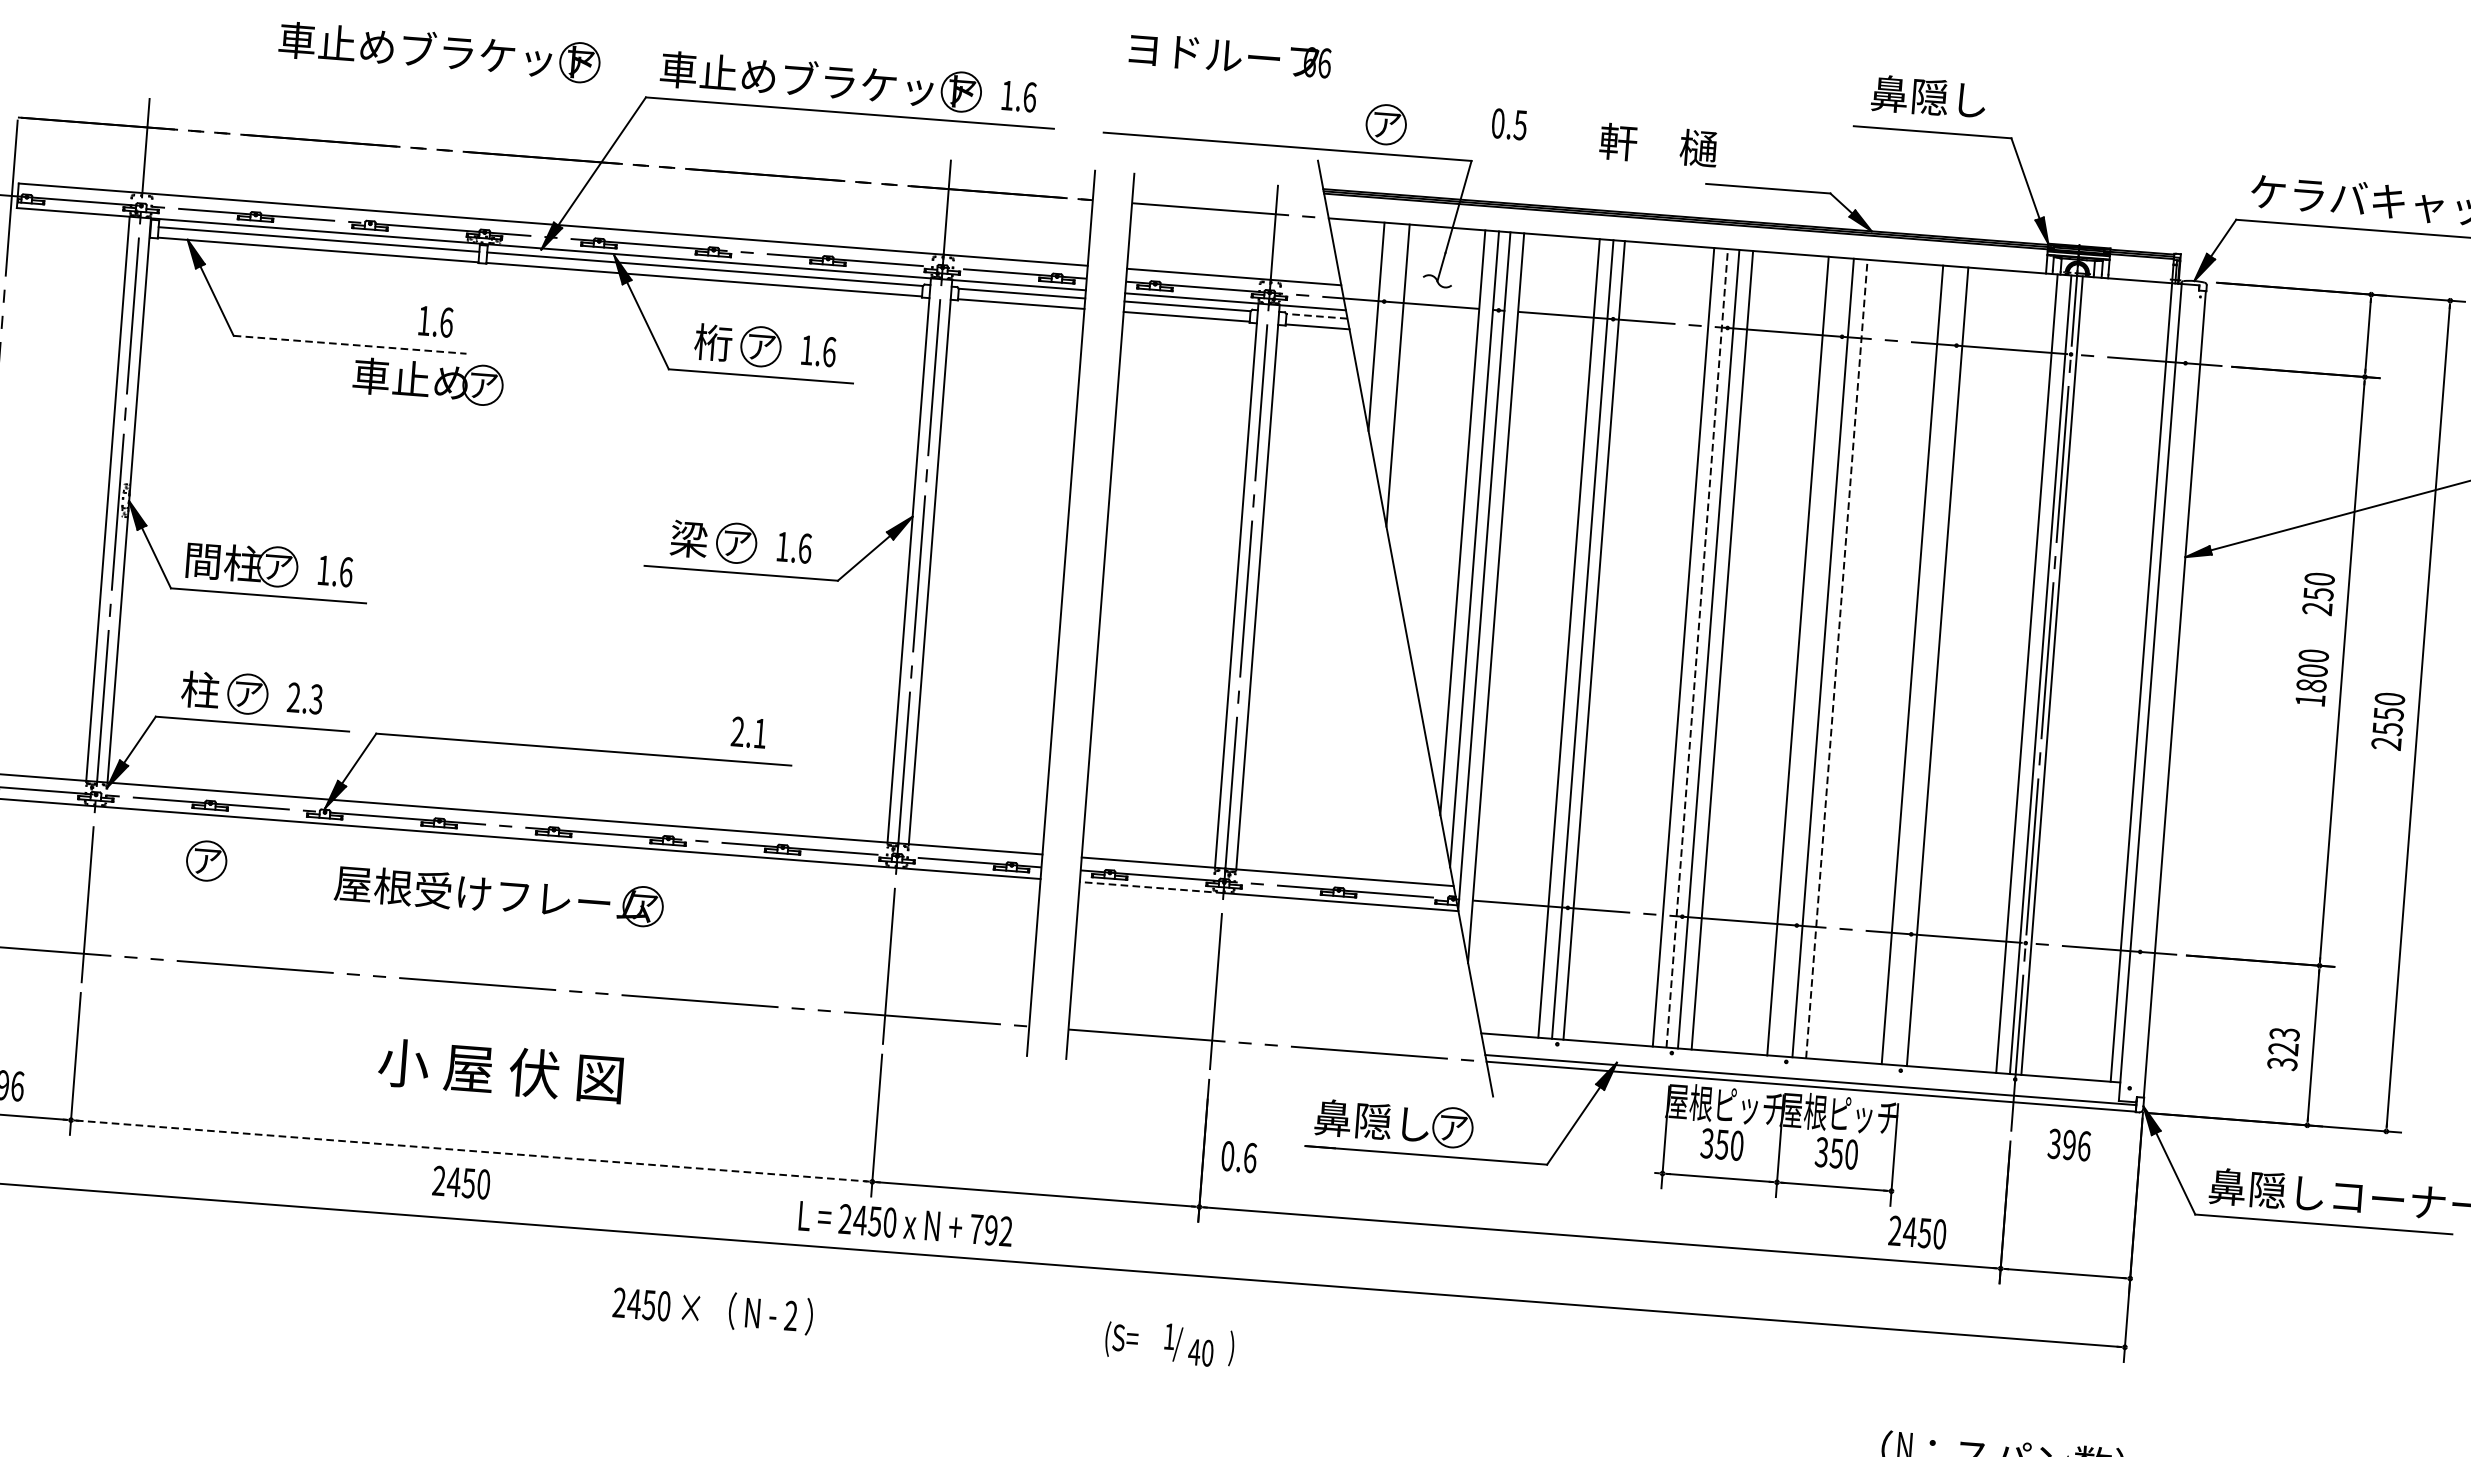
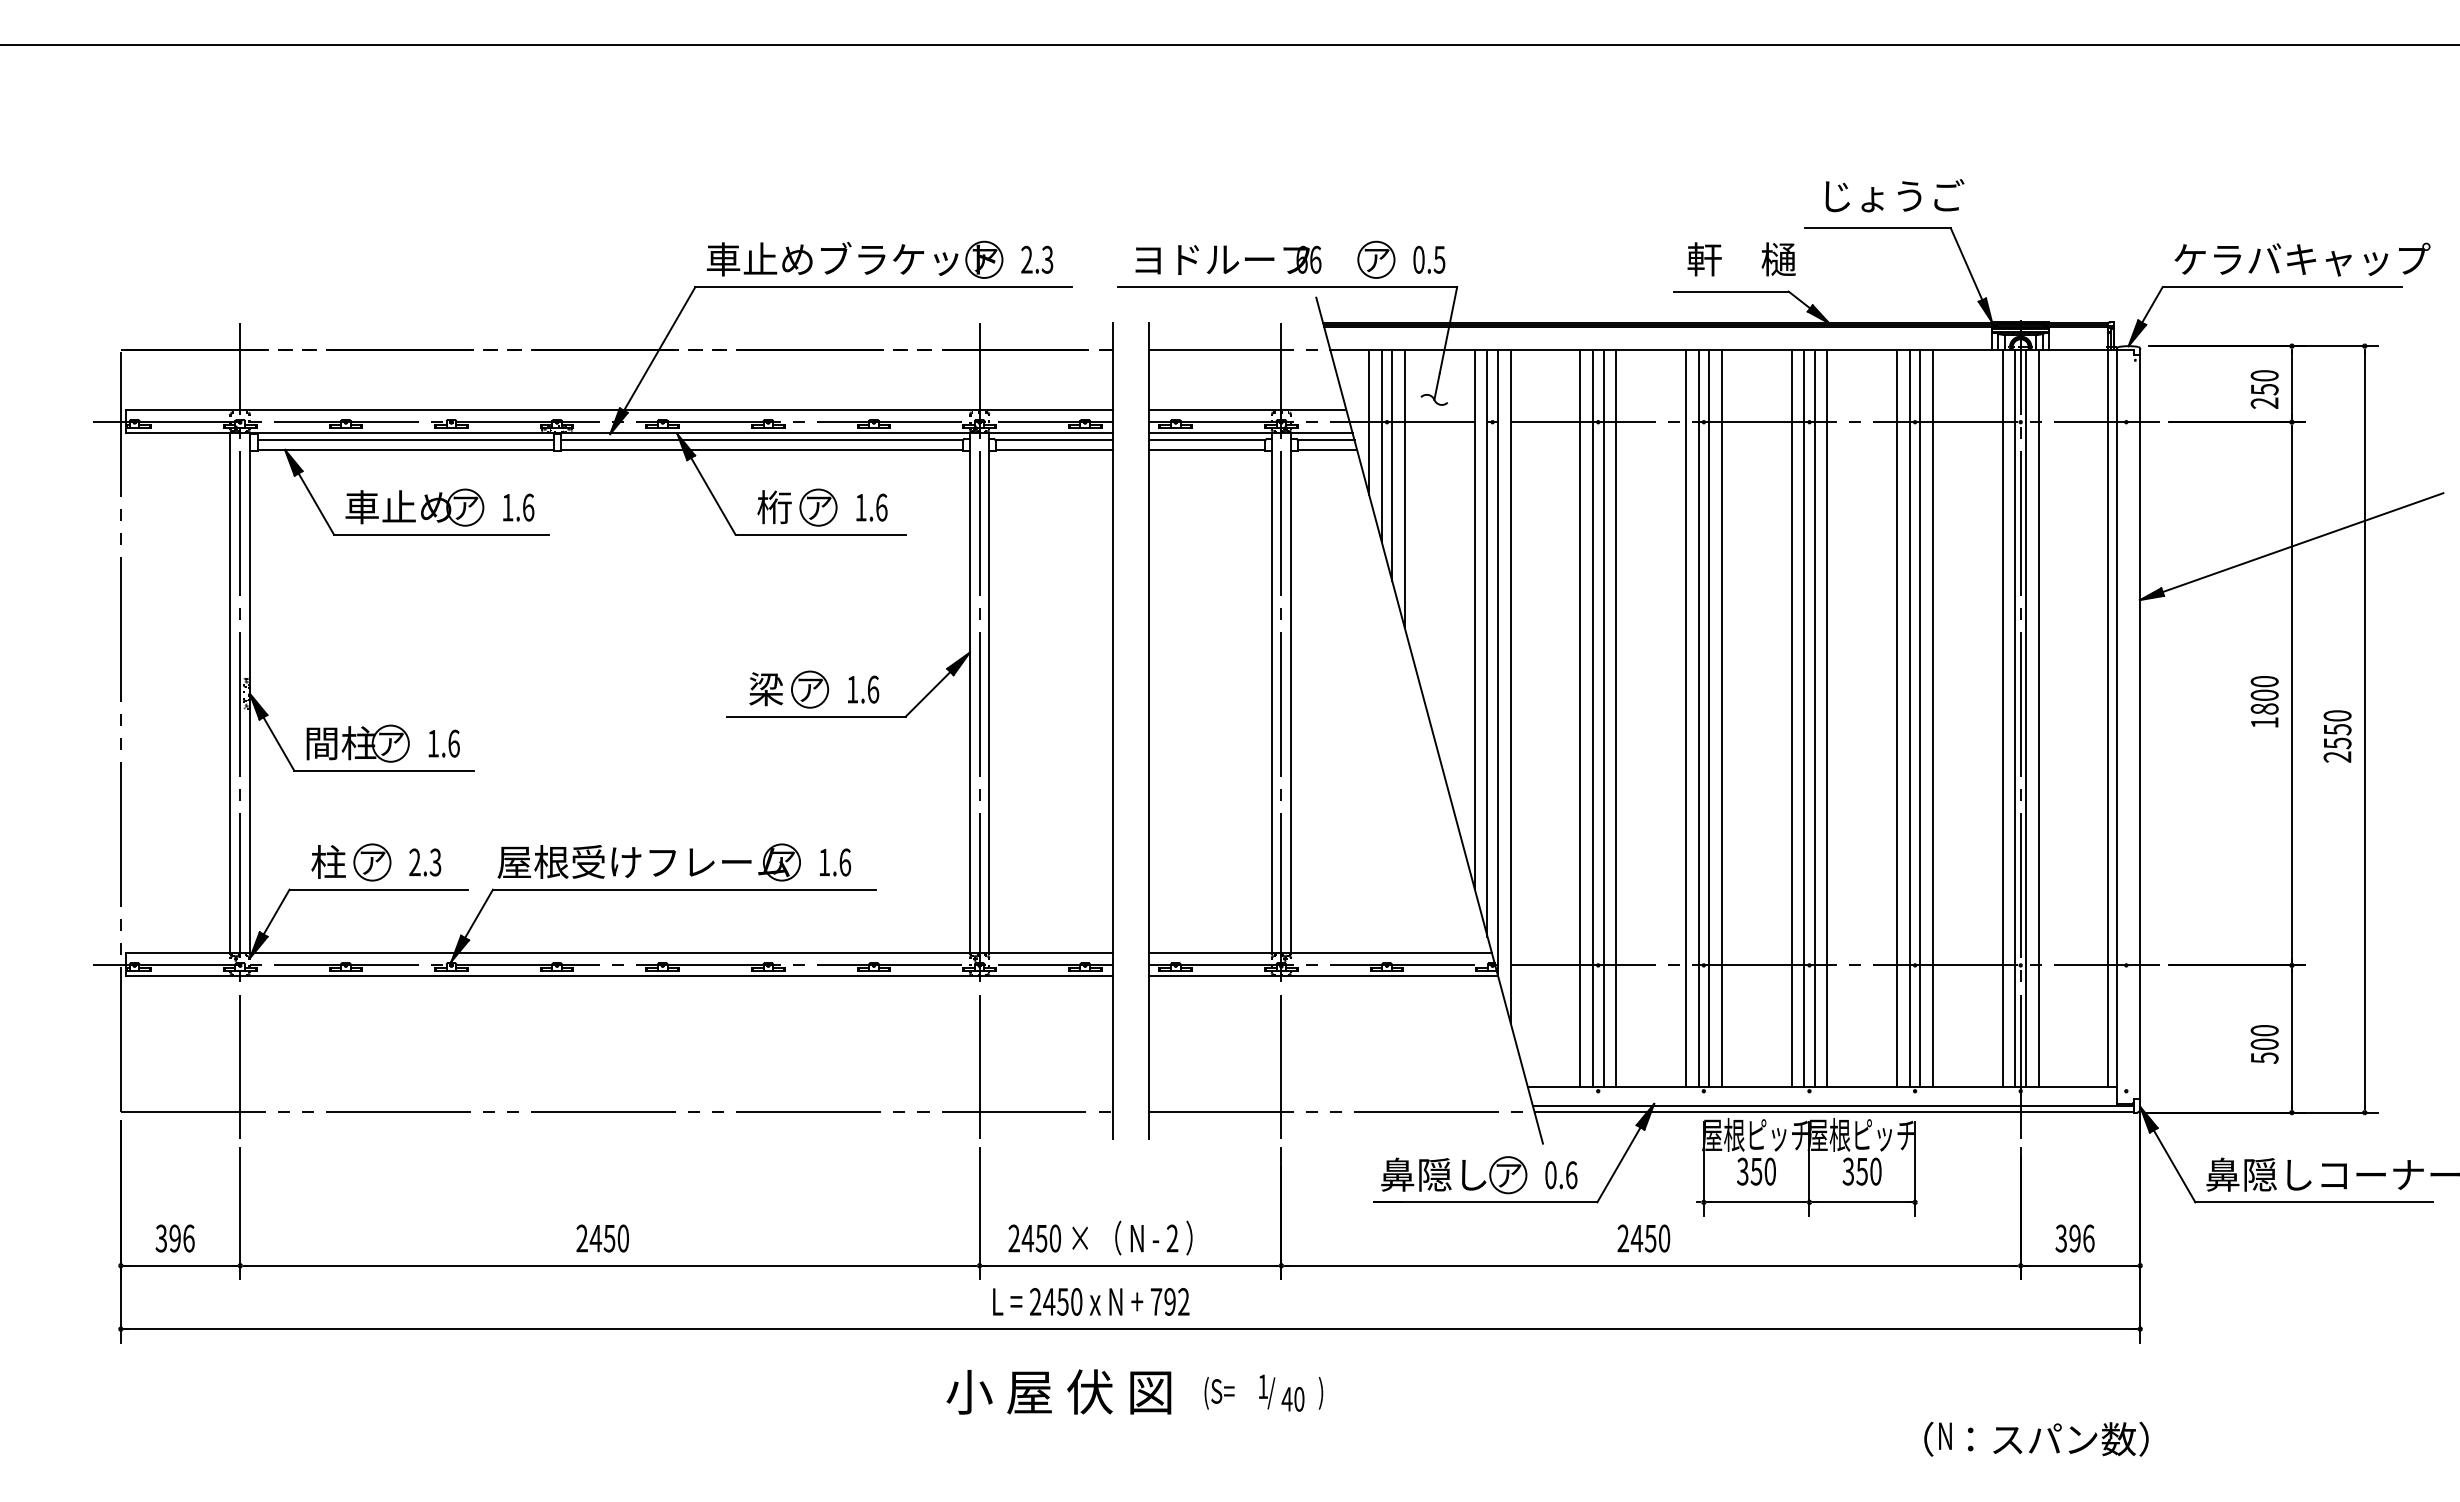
part: (440, 51) -> (503, 259), removed
text: (1230, 55) -> (1228, 259), moved
text: (1018, 96) -> (1037, 259), 1.6 -> 2.3
text: (1949, 97) -> (1891, 195), 鼻隠し -> じょうご
text: (1509, 124) -> (1429, 259), moved
text: (1658, 145) -> (1741, 259), moved
line: (1365, 300) -> (1369, 422), added
line: (1316, 316) -> (1325, 440), dashed -> solid
line: (351, 344) -> (442, 534), dashed -> solid
line: (1386, 348) -> (1392, 465), added
part: (427, 380) -> (414, 507), moved
text: (2318, 594) -> (2264, 389), moved
line: (1608, 640) -> (1616, 717), added
line: (1697, 647) -> (1698, 717), dashed -> solid
line: (1812, 656) -> (1804, 717), added
line: (1837, 658) -> (1827, 717), dashed -> solid
line: (1925, 665) -> (1909, 717), added
line: (1951, 667) -> (1933, 717), added
line: (2065, 675) -> (2038, 717), added
text: (748, 732) -> (834, 862), 2.1 -> 1.6
part: (206, 861) -> (346, 1018), removed
part: (501, 885) -> (650, 853), moved
line: (1151, 887) -> (1214, 976), dashed -> solid
text: (2283, 1049) -> (2264, 1044), 323 -> 500
text: (500, 1070) -> (1058, 1391), moved
text: (2068, 1144) -> (2074, 1238), moved
line: (472, 1150) -> (610, 1265), dashed -> solid
text: (1239, 1157) -> (1561, 1175), moved
text: (461, 1182) -> (602, 1238), moved
text: (906, 1223) -> (1091, 1301), moved
text: (1917, 1232) -> (1643, 1238), moved
text: (713, 1308) -> (1100, 1237), moved

